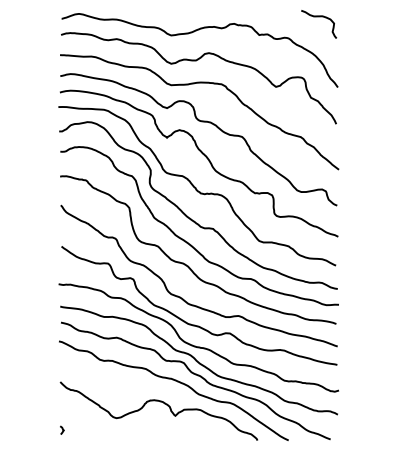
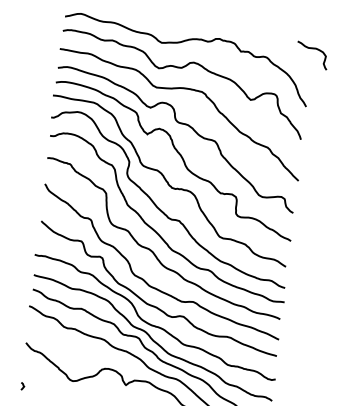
curve: (319, 17) -> (313, 49), moved

